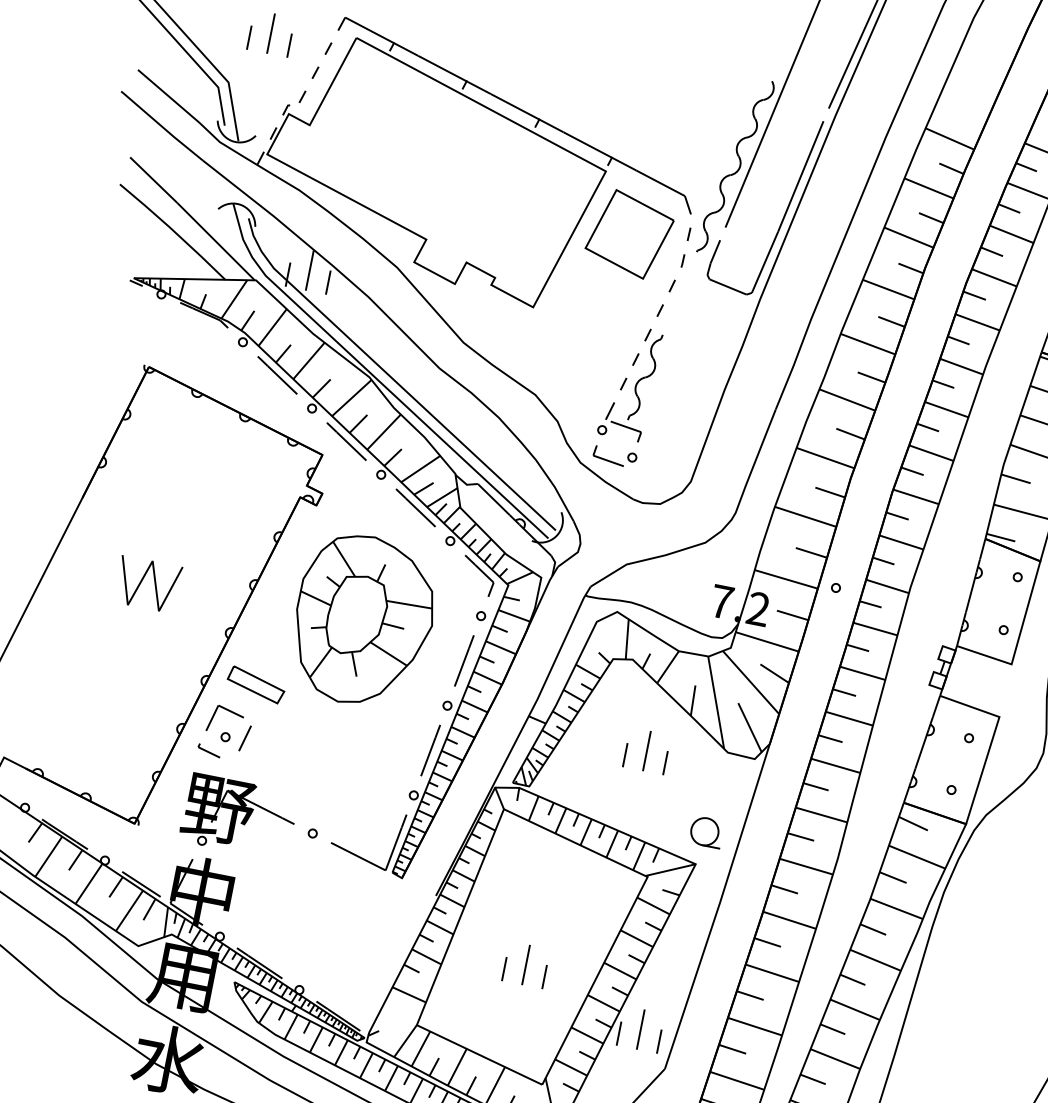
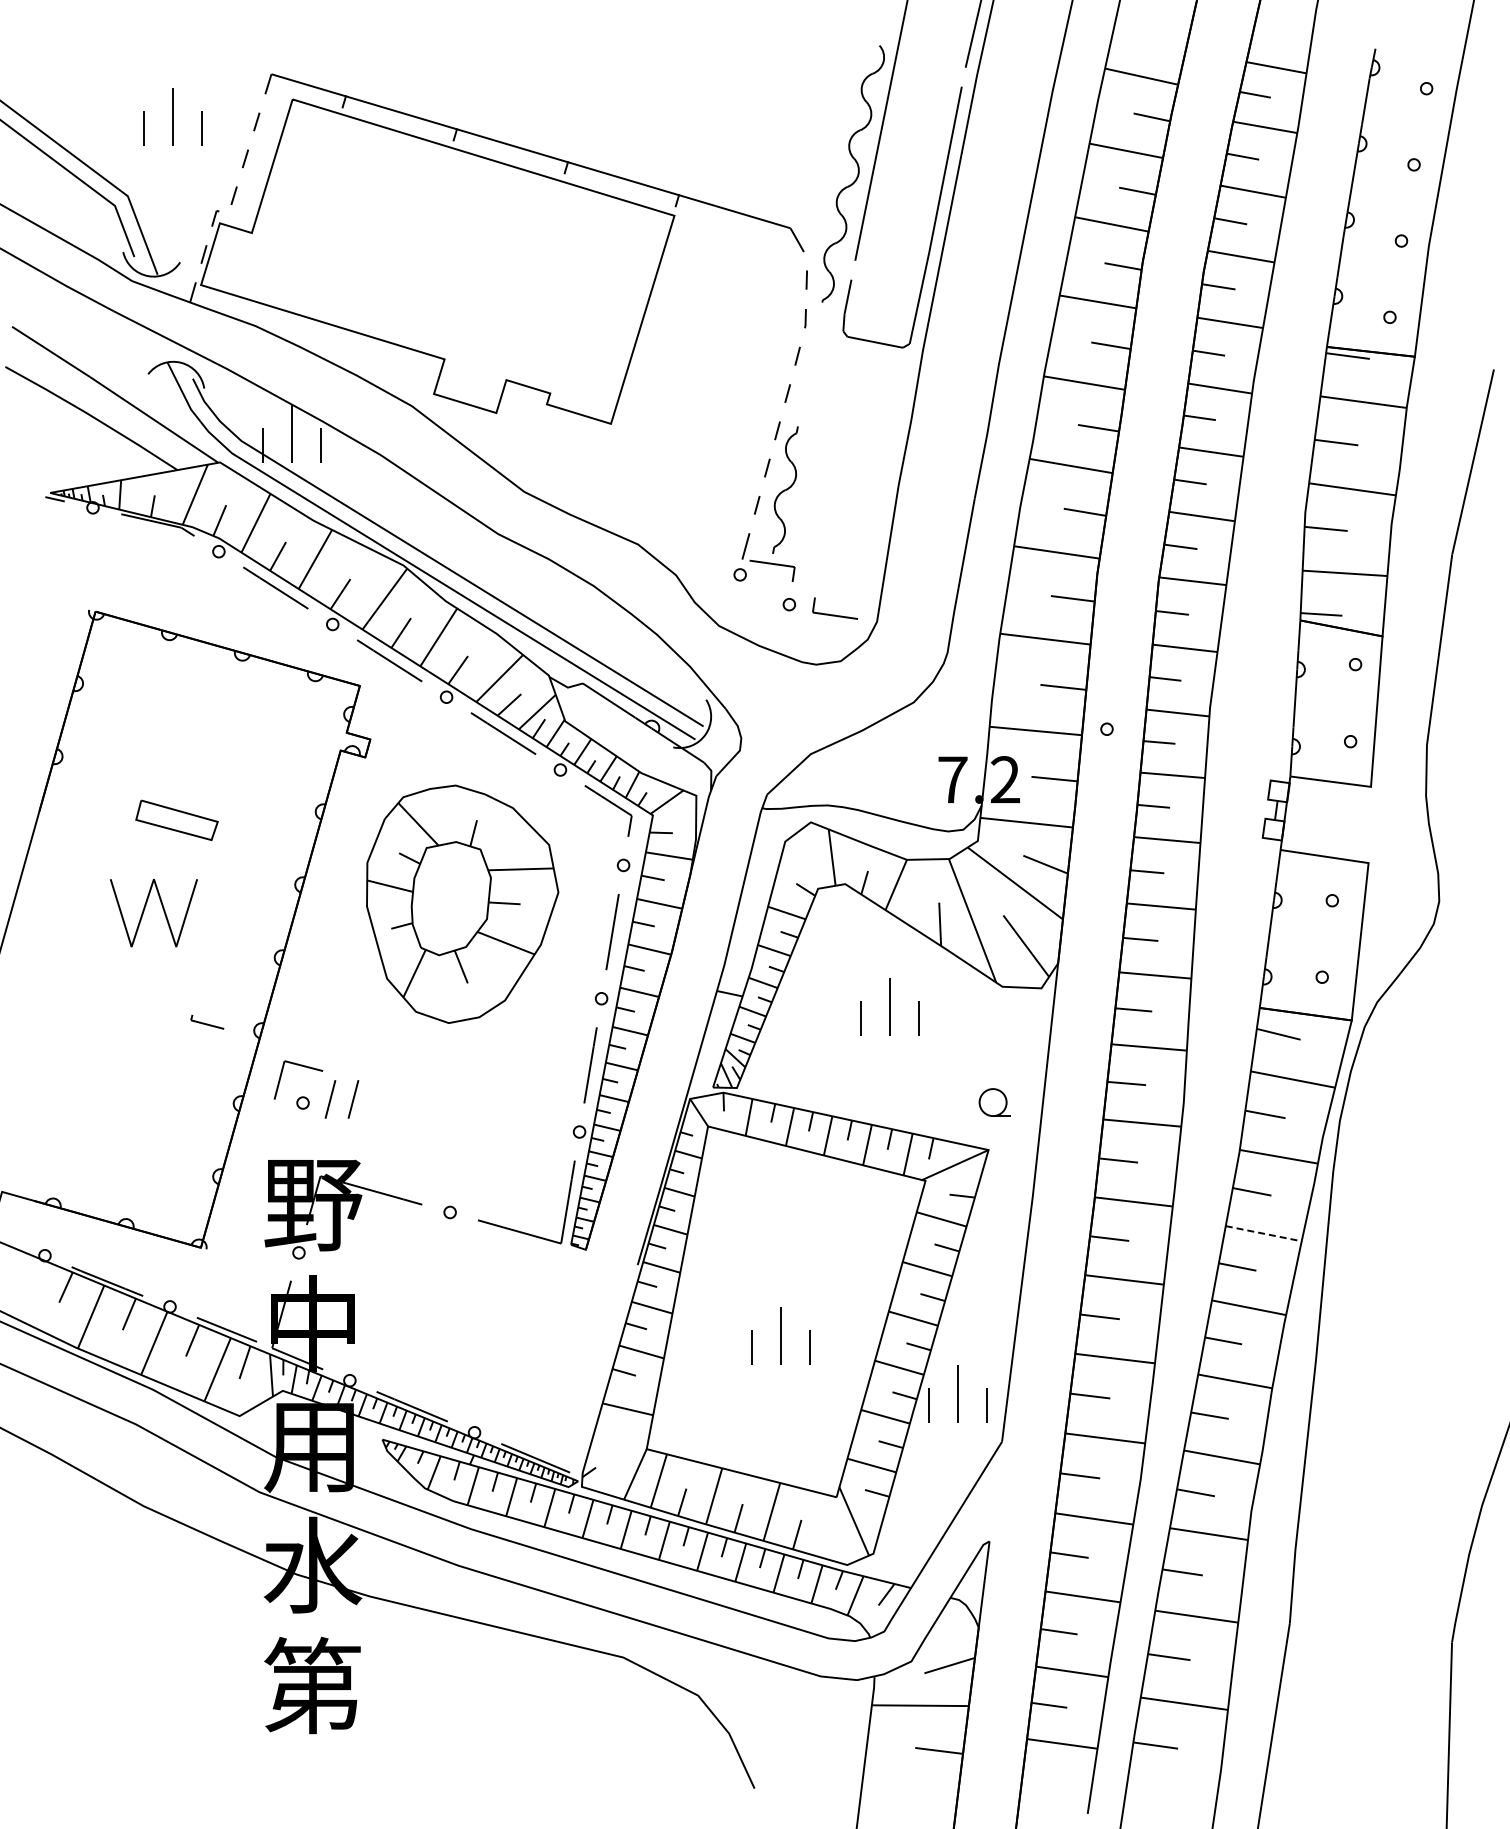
part: (629, 234) -> (724, 296), removed
part: (608, 455) -> (834, 608), moved
part: (255, 684) -> (176, 819), moved
line: (261, 741) -> (353, 1099), added
part: (209, 750) -> (207, 1021), moved
part: (706, 832) -> (994, 1102), size x0.7
line: (875, 960) -> (1263, 1233), solid -> dashed

